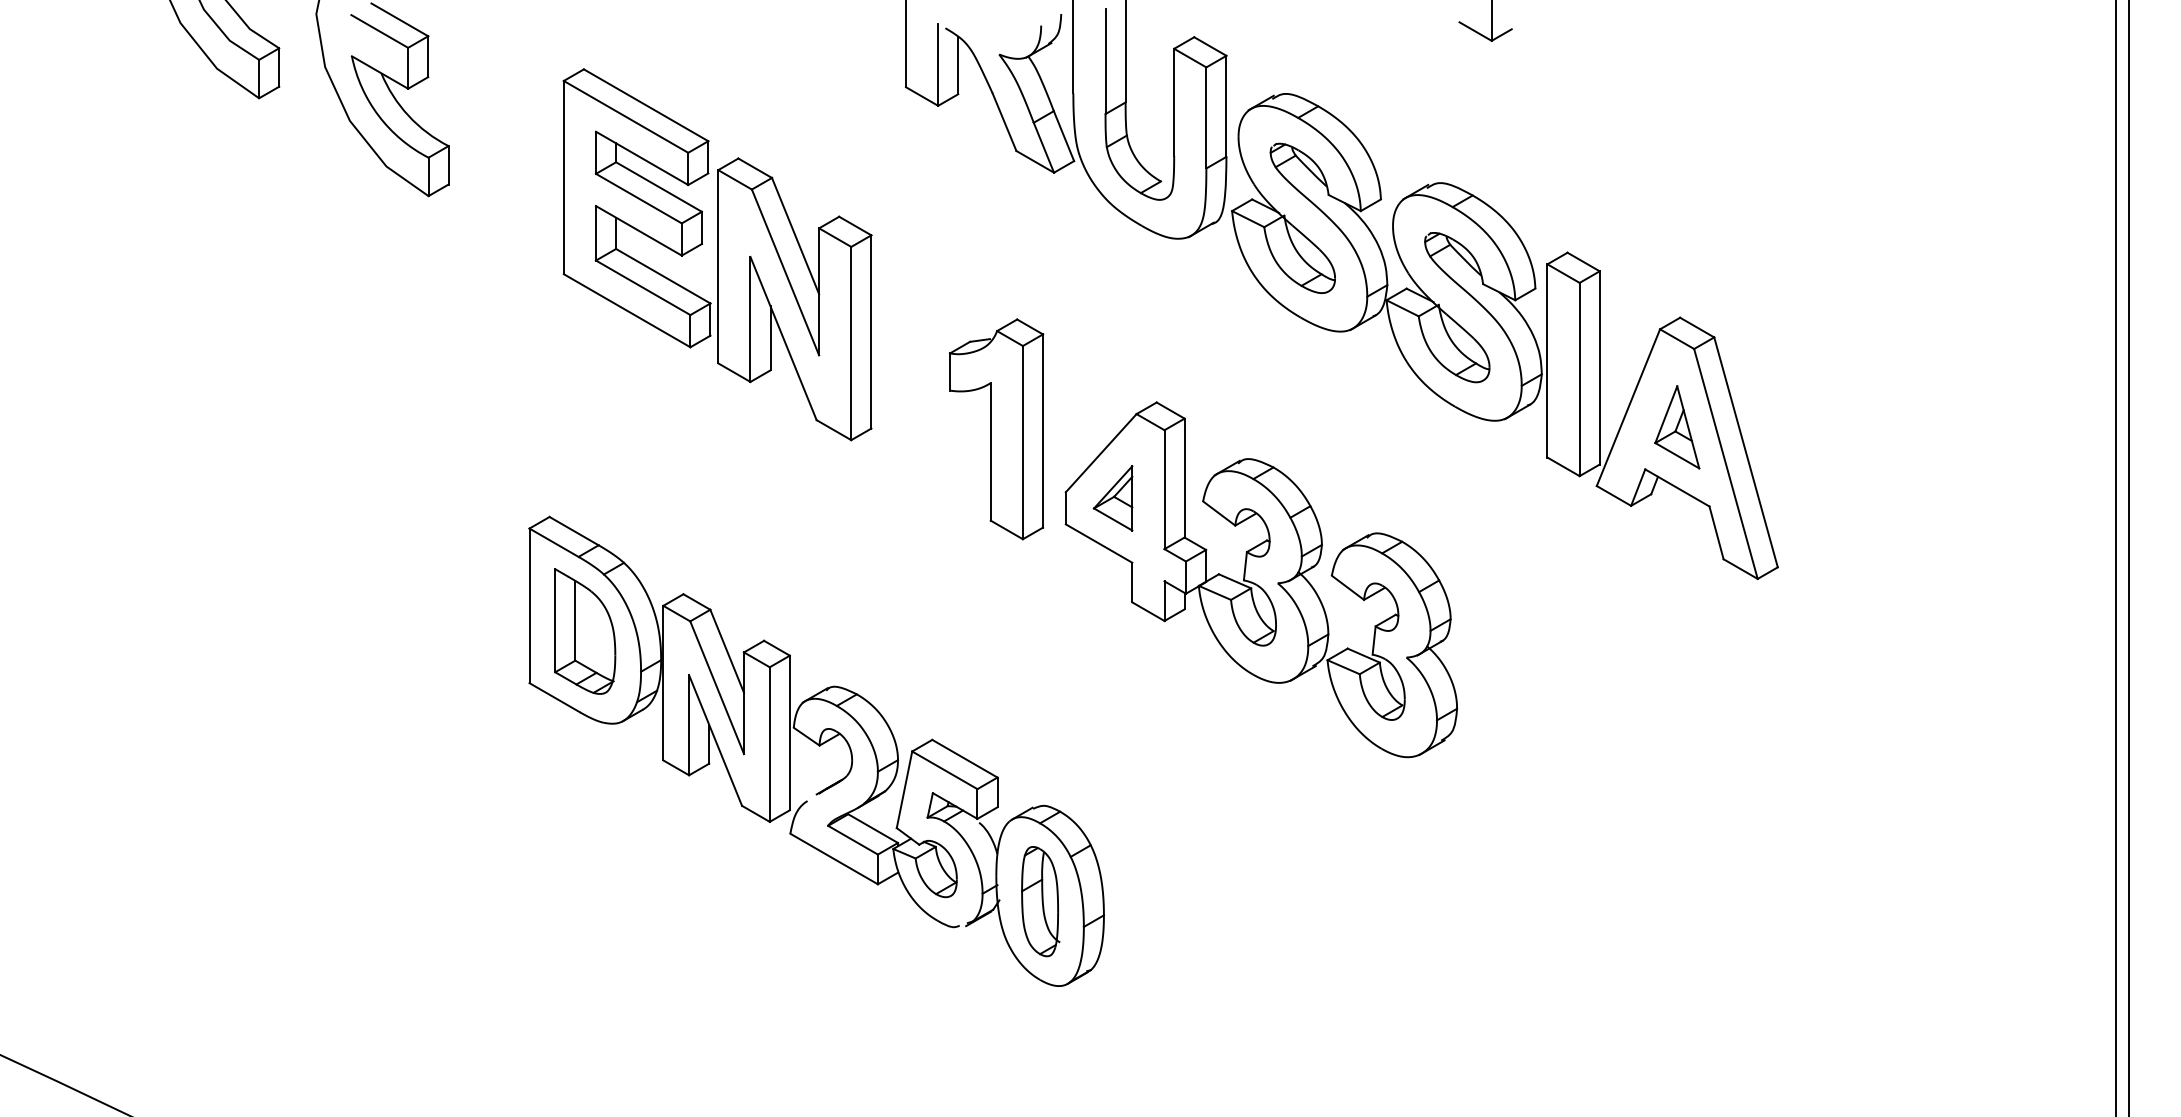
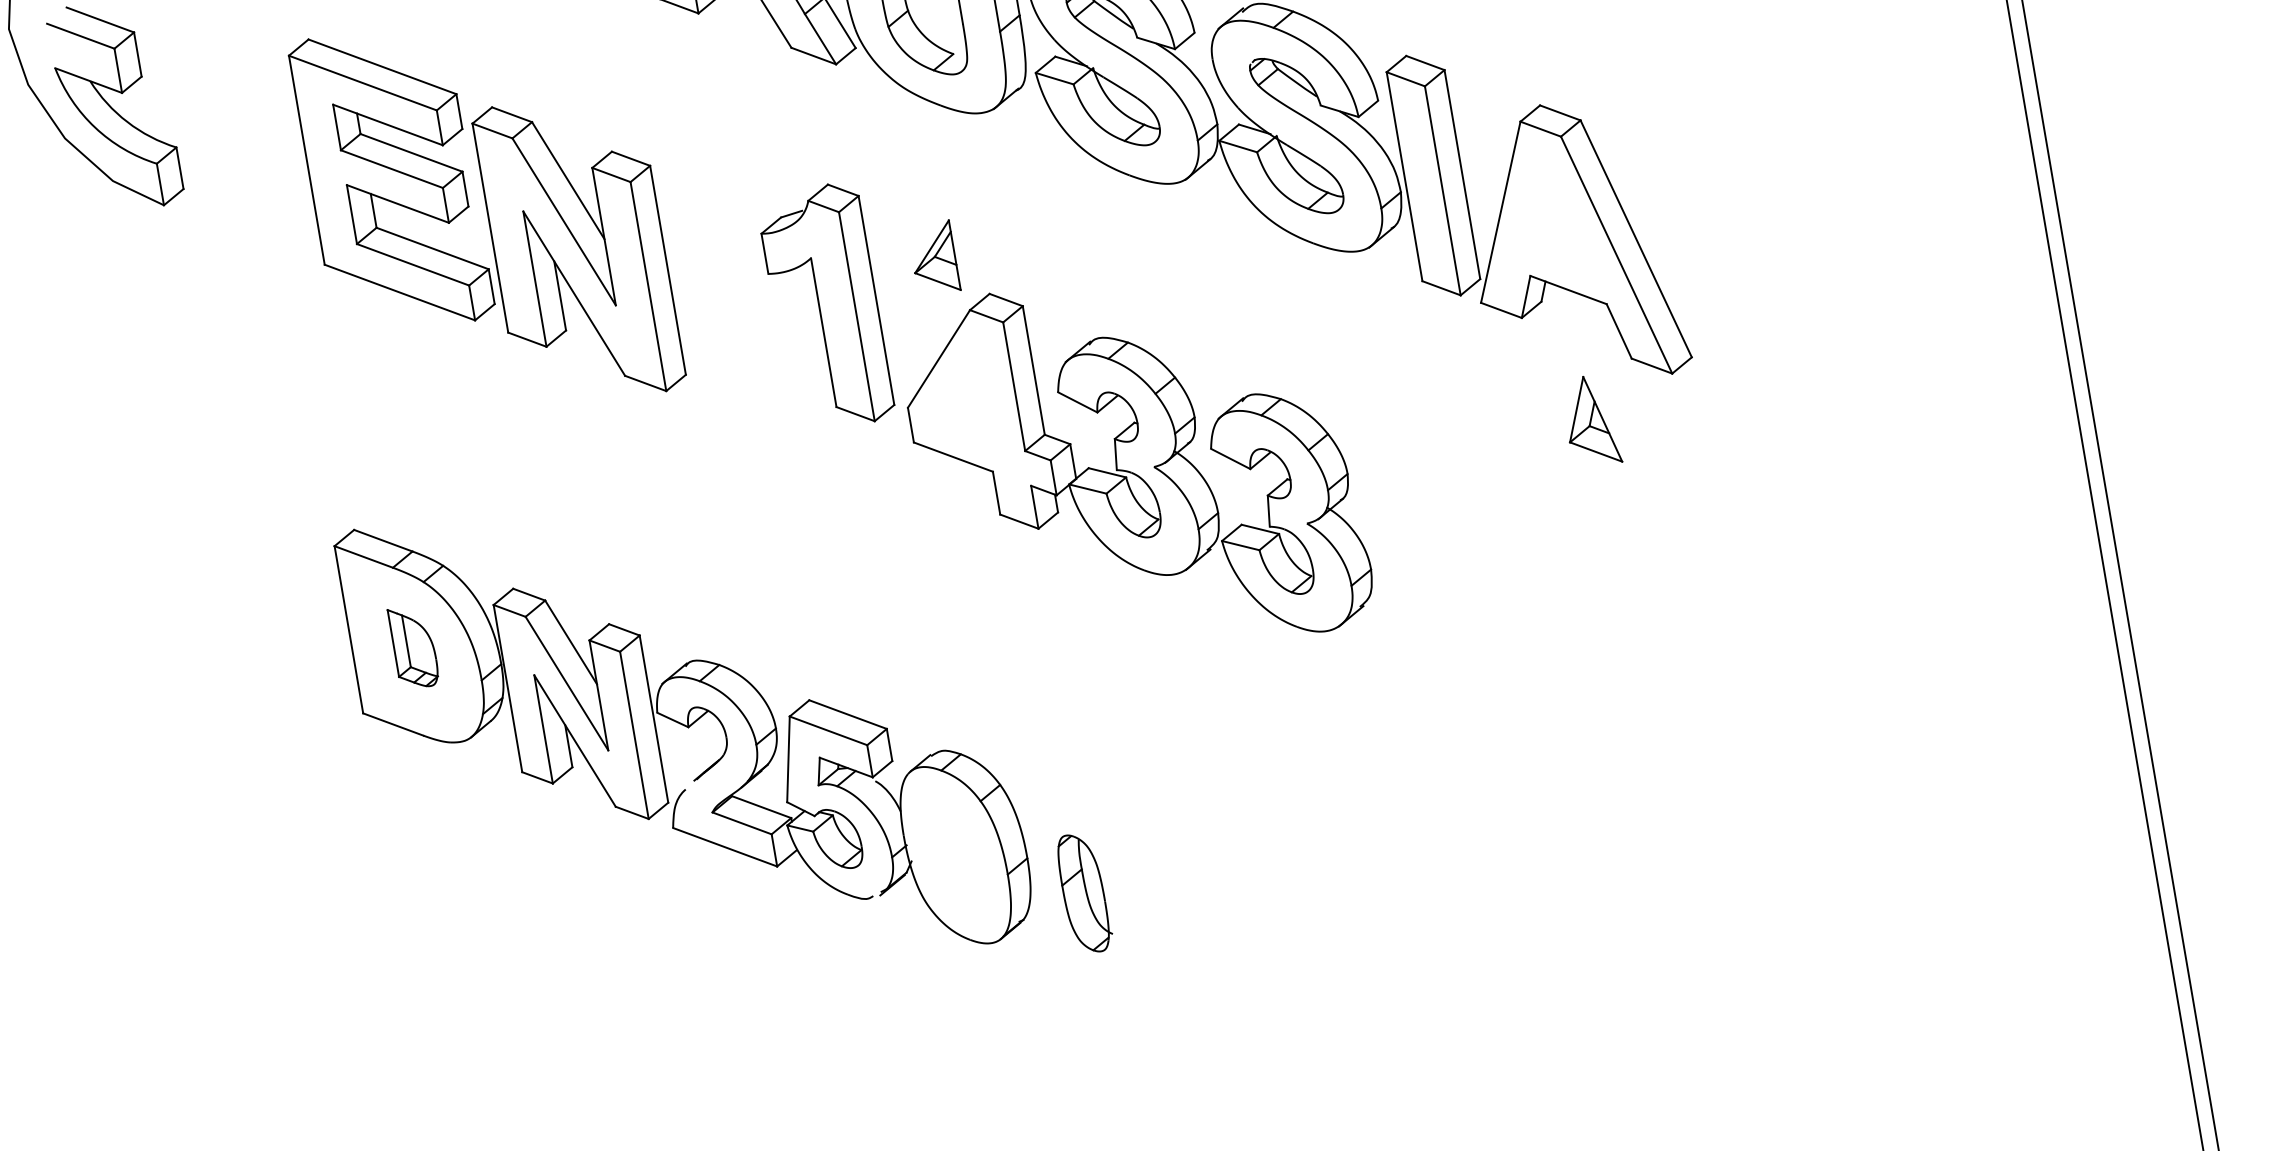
part: (1677, 427) -> (1591, 421), moved
part: (996, 429) -> (825, 307), moved
part: (1112, 498) -> (933, 258), moved
part: (585, 631) -> (414, 647), size x0.6
part: (1040, 901) -> (1084, 893), moved

